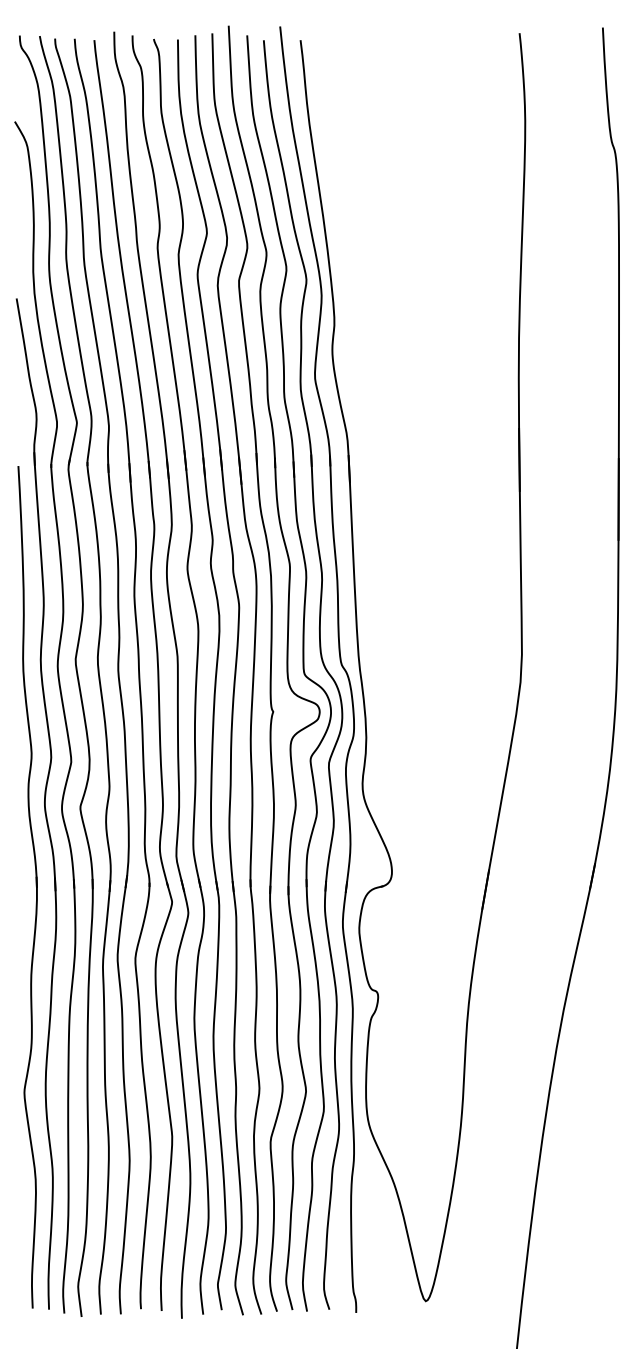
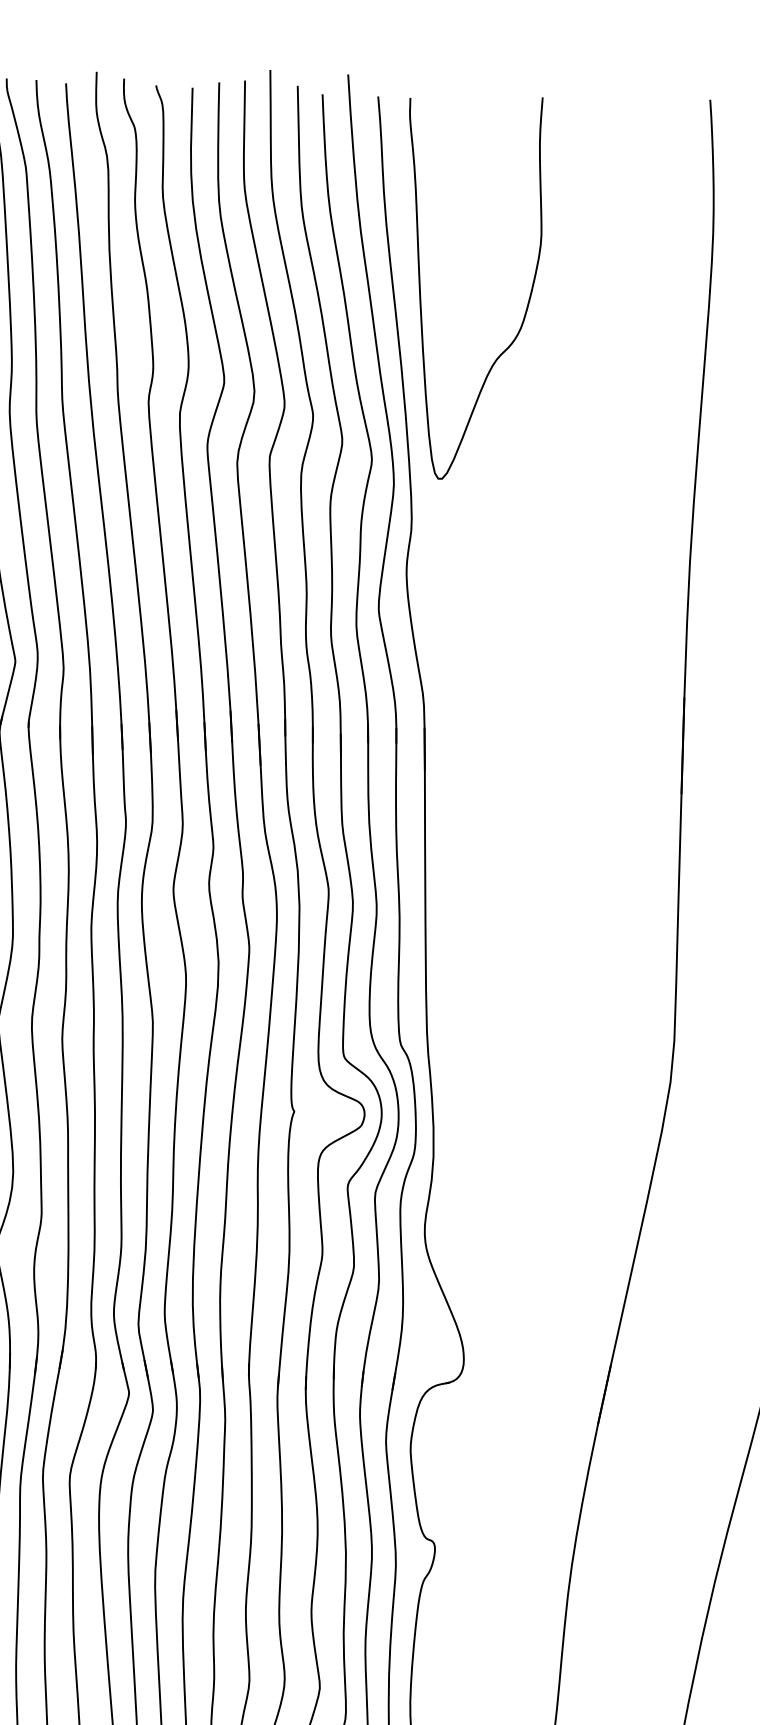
curve: (334, 164) -> (421, 286), added

